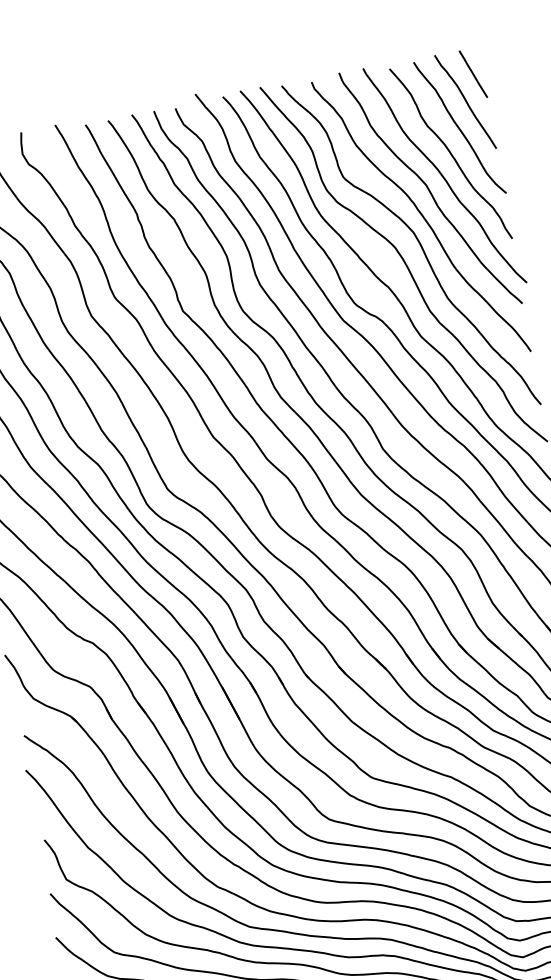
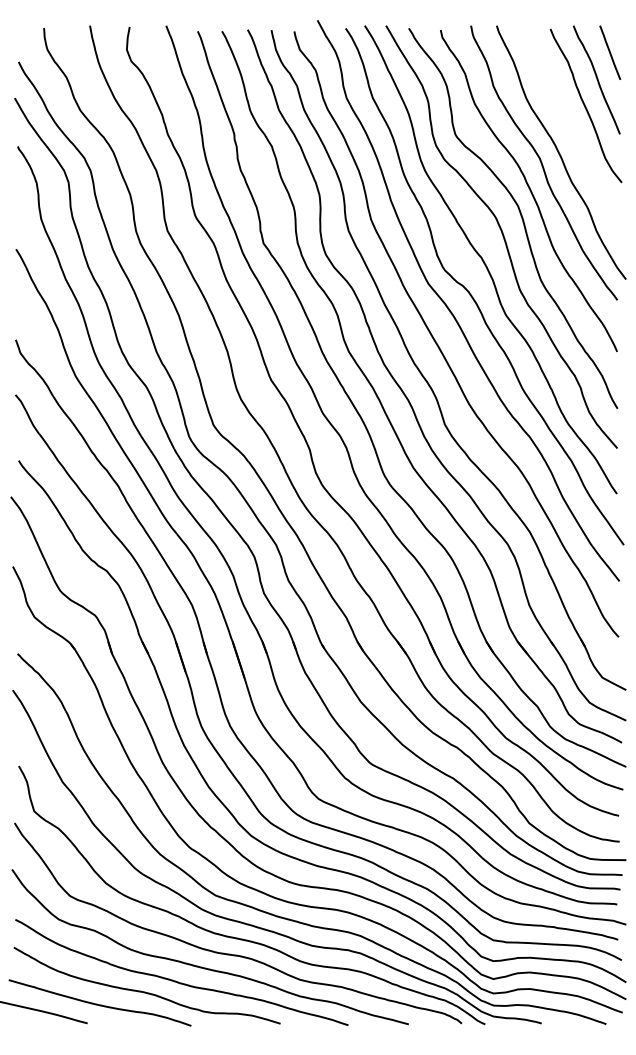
curve: (450, 154) -> (571, 131), removed

